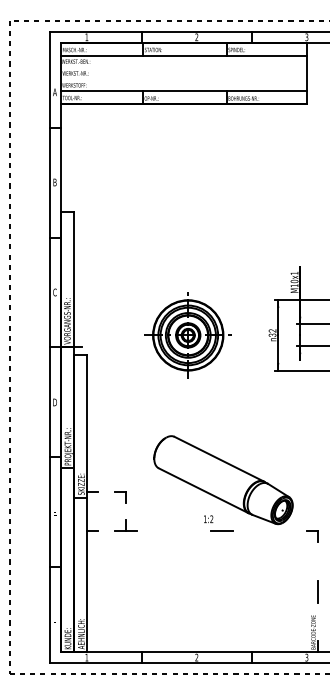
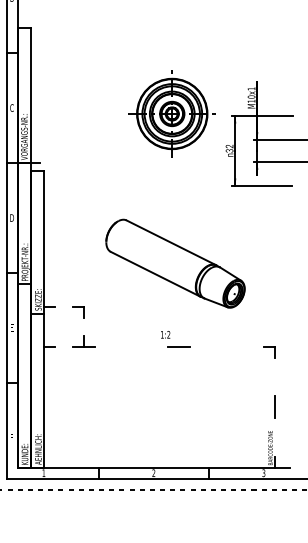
part: (187, 335) -> (171, 114), moved
part: (223, 480) -> (175, 264), moved

